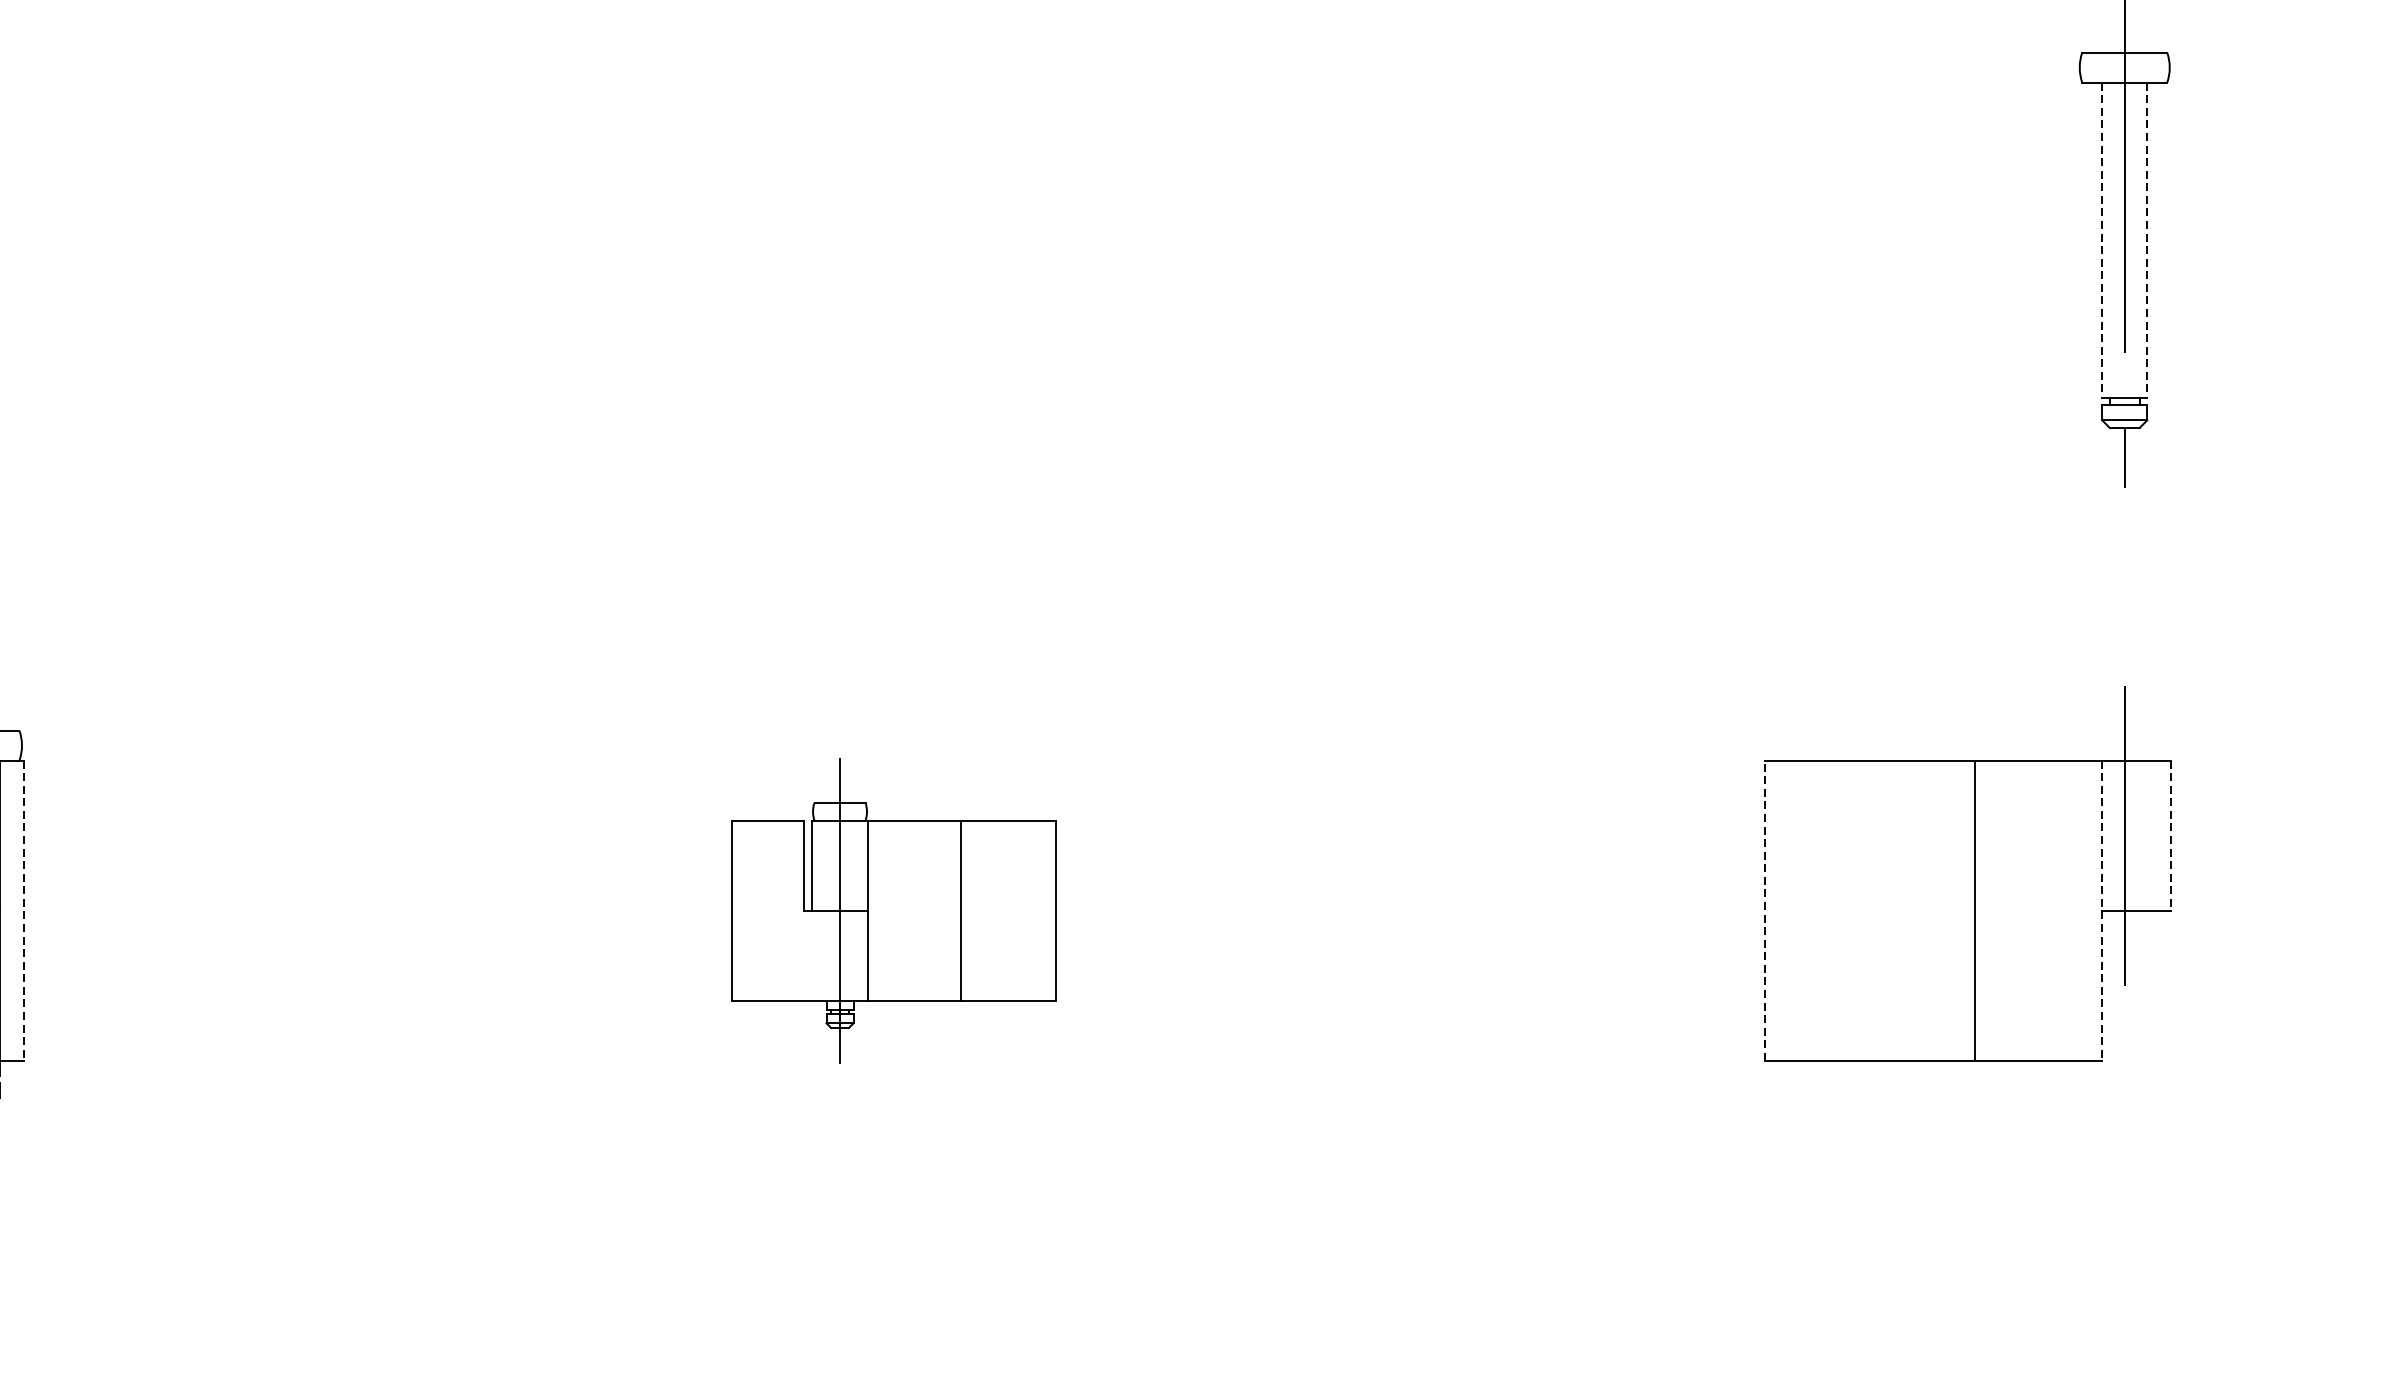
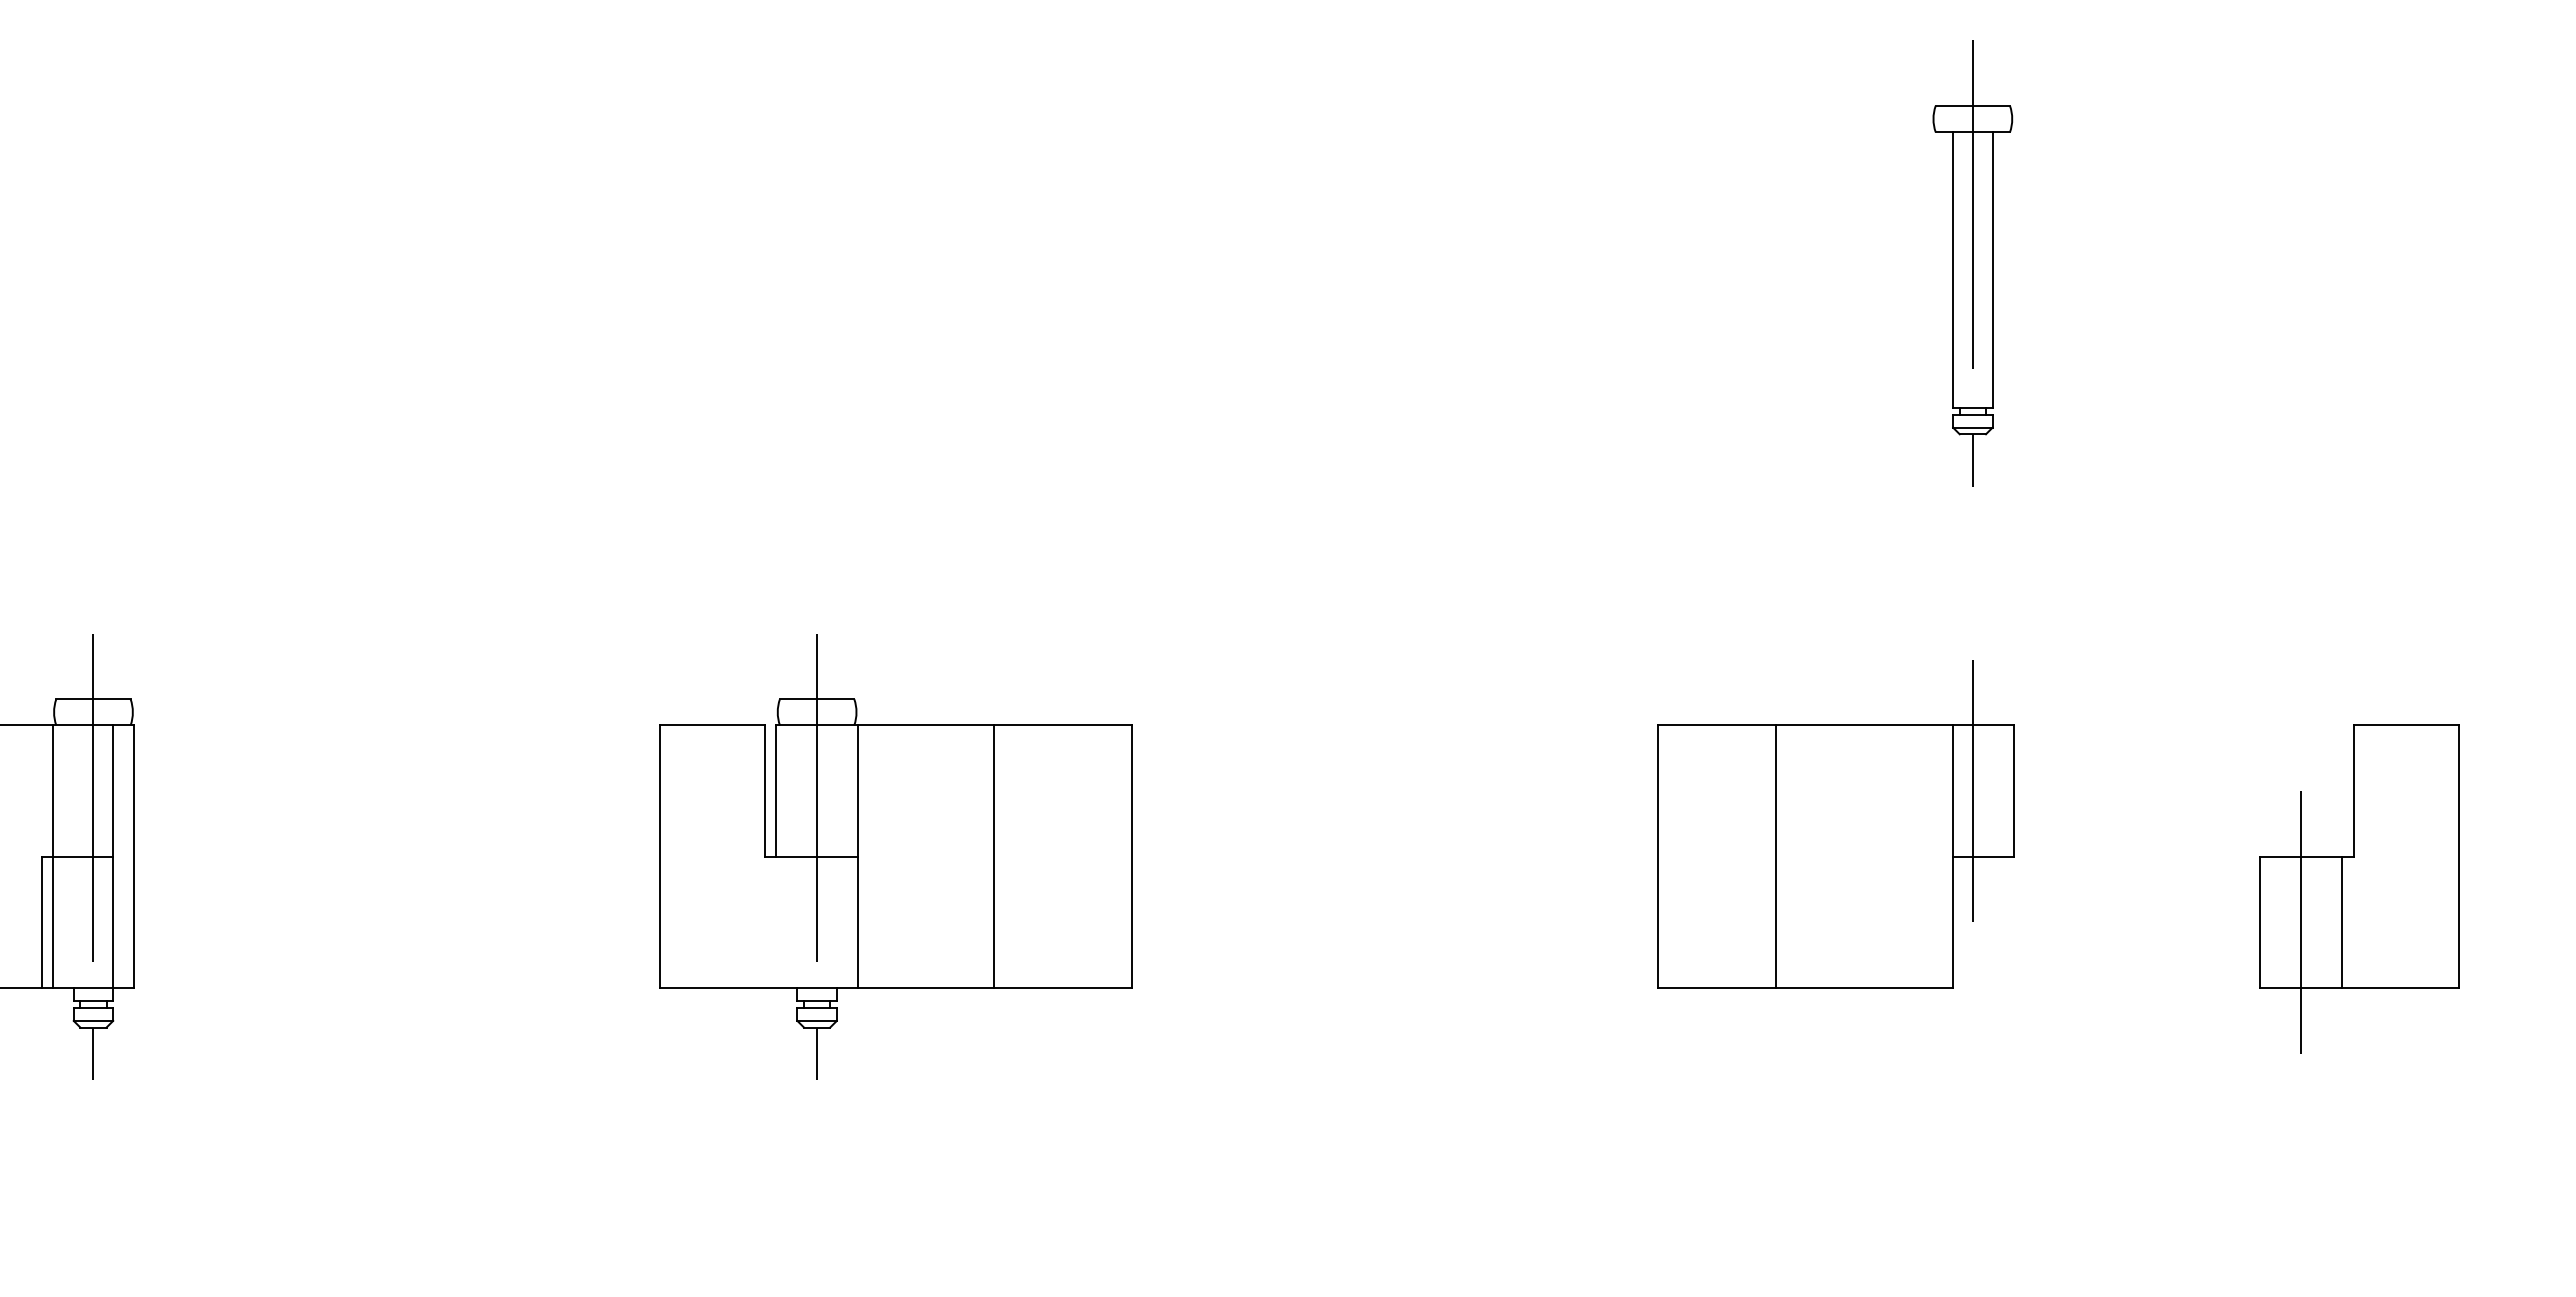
line: (2102, 240) -> (1953, 270), dashed -> solid
line: (2147, 240) -> (1992, 270), dashed -> solid
line: (2171, 836) -> (2013, 791), dashed -> solid
part: (893, 910) -> (895, 856), size x1.67
line: (1764, 910) -> (1657, 856), dashed -> solid
line: (1974, 910) -> (1775, 856), moved
line: (23, 911) -> (134, 857), dashed -> solid
line: (2102, 911) -> (1953, 857), dashed -> solid

